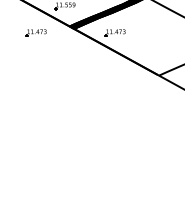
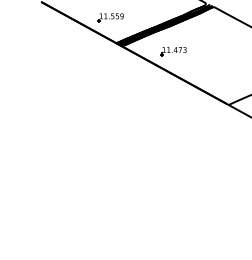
part: (36, 33) -> (74, 51), removed

